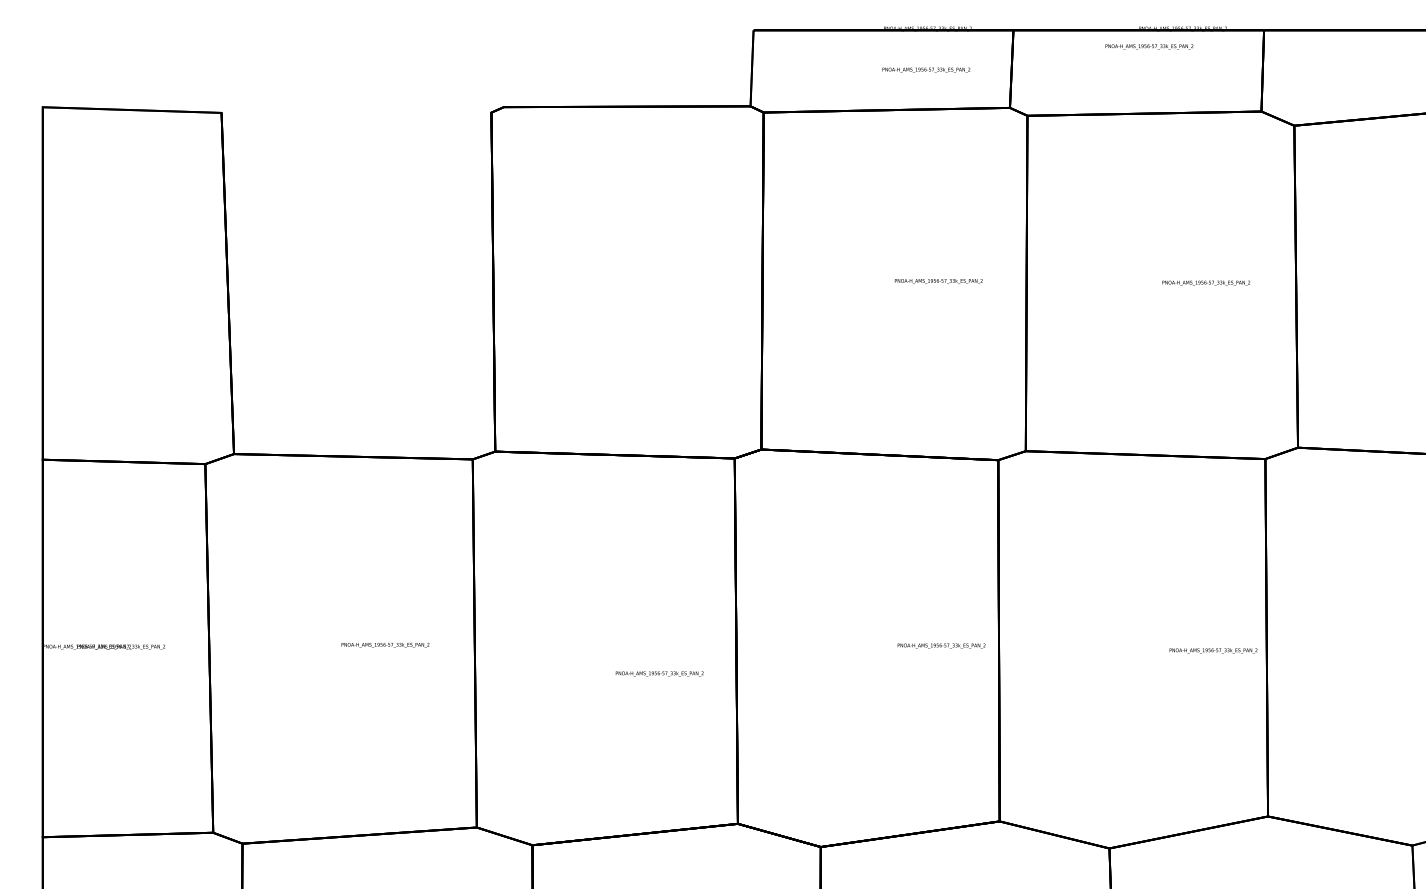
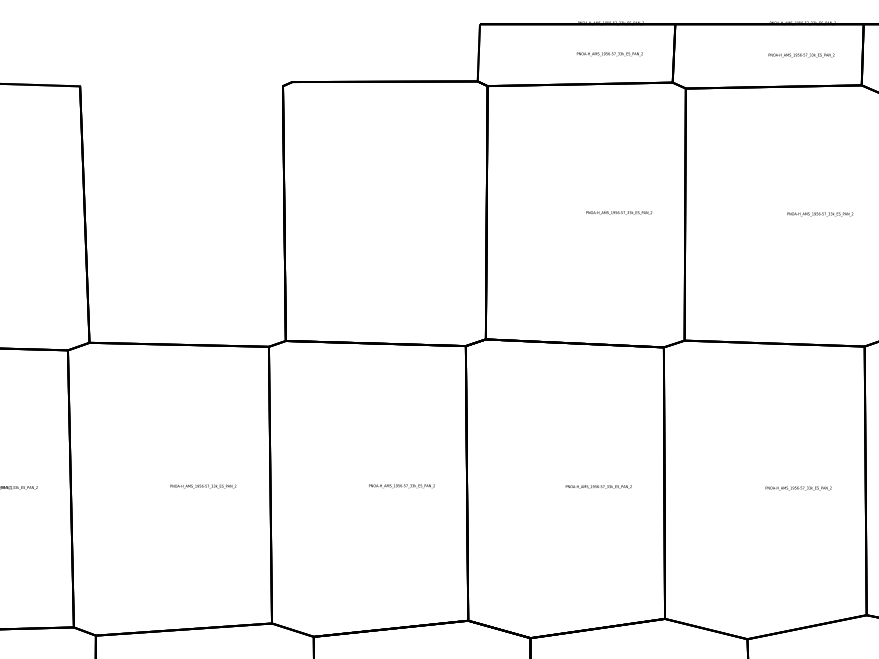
text: (1149, 46) -> (801, 55), moved
text: (941, 645) -> (598, 486), moved
text: (1213, 650) -> (798, 488), moved
text: (659, 673) -> (401, 485), moved

